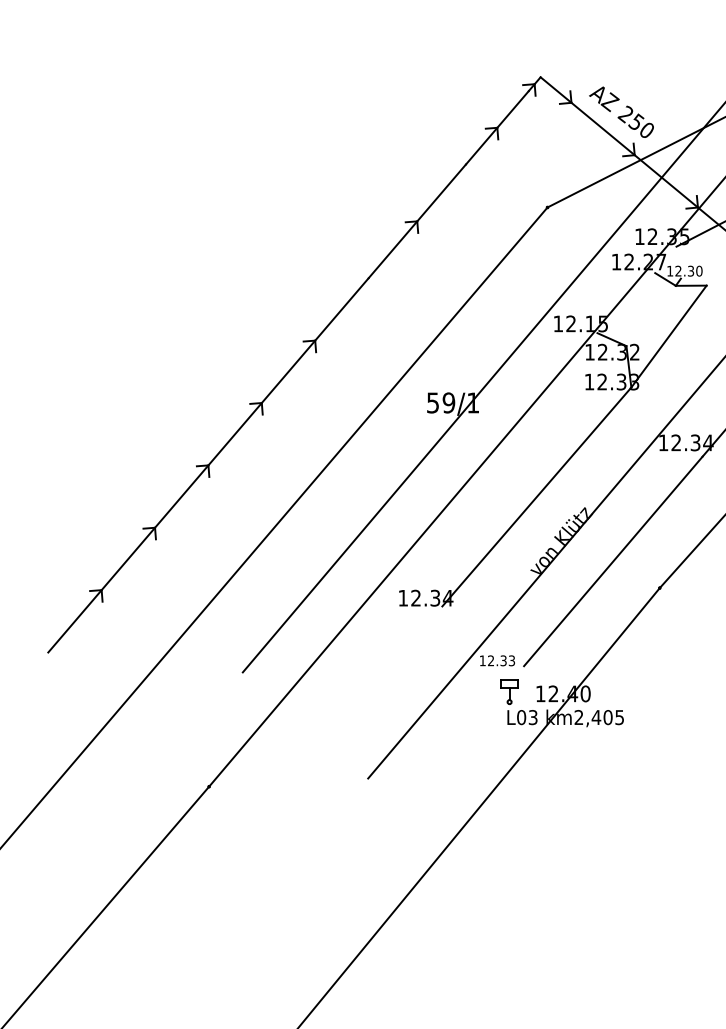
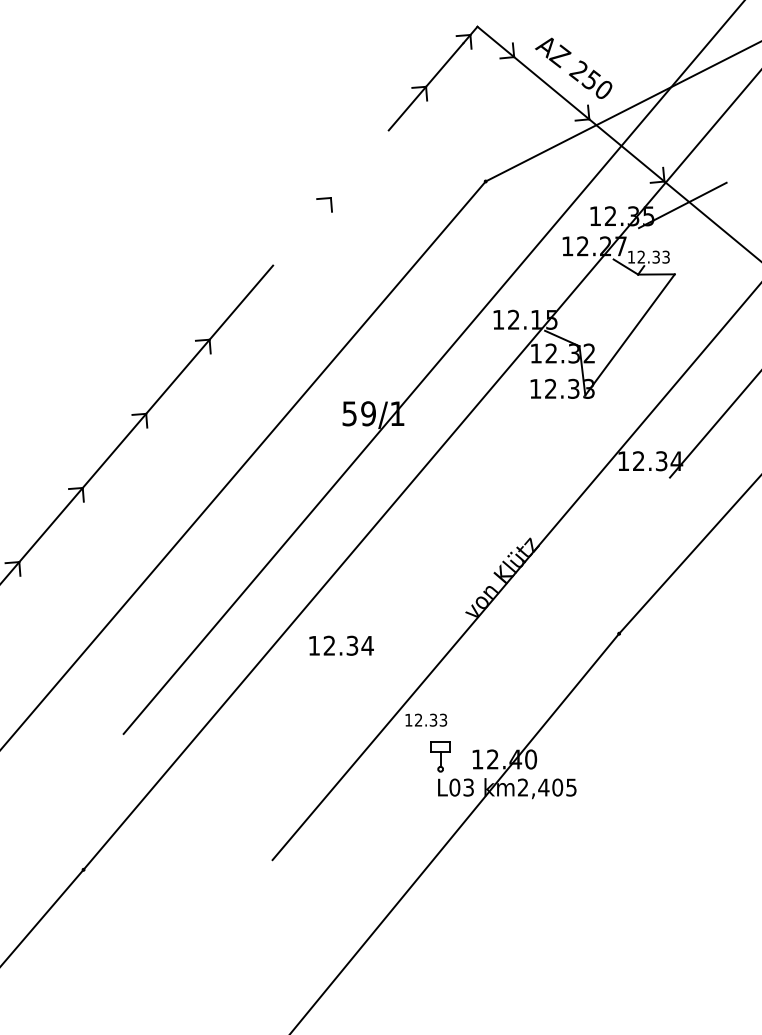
line: (416, 221) -> (330, 198), removed
text: (699, 270) -> (666, 256), 12.30 -> 12.33
line: (536, 496) -> (472, 524), removed
line: (613, 561) -> (564, 602), removed

